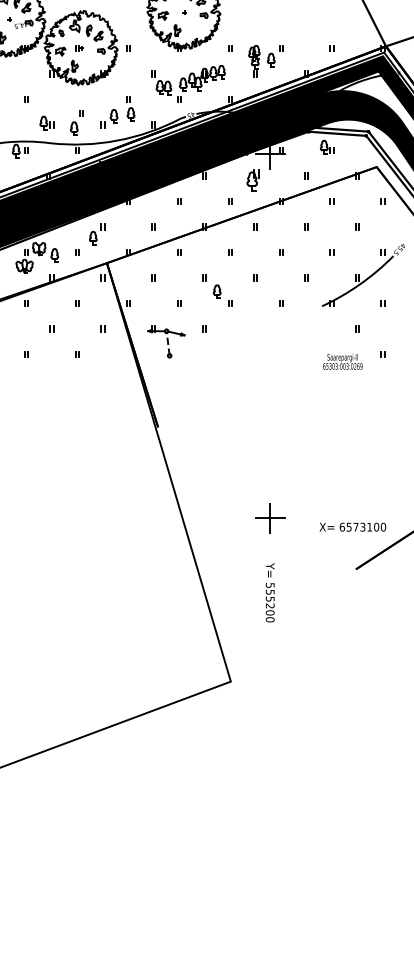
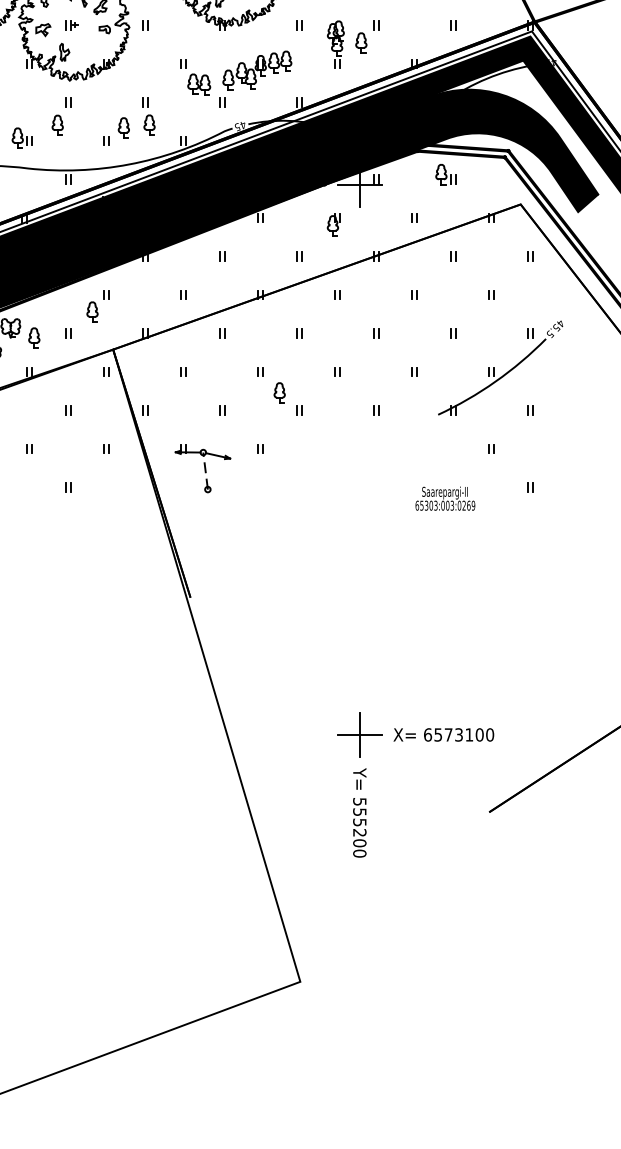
part: (76, 122) -> (61, 115), moved
part: (252, 180) -> (333, 224), size x0.71
text: (342, 361) -> (444, 498), moved
text: (352, 526) -> (443, 733), moved
text: (269, 592) -> (358, 812), moved

